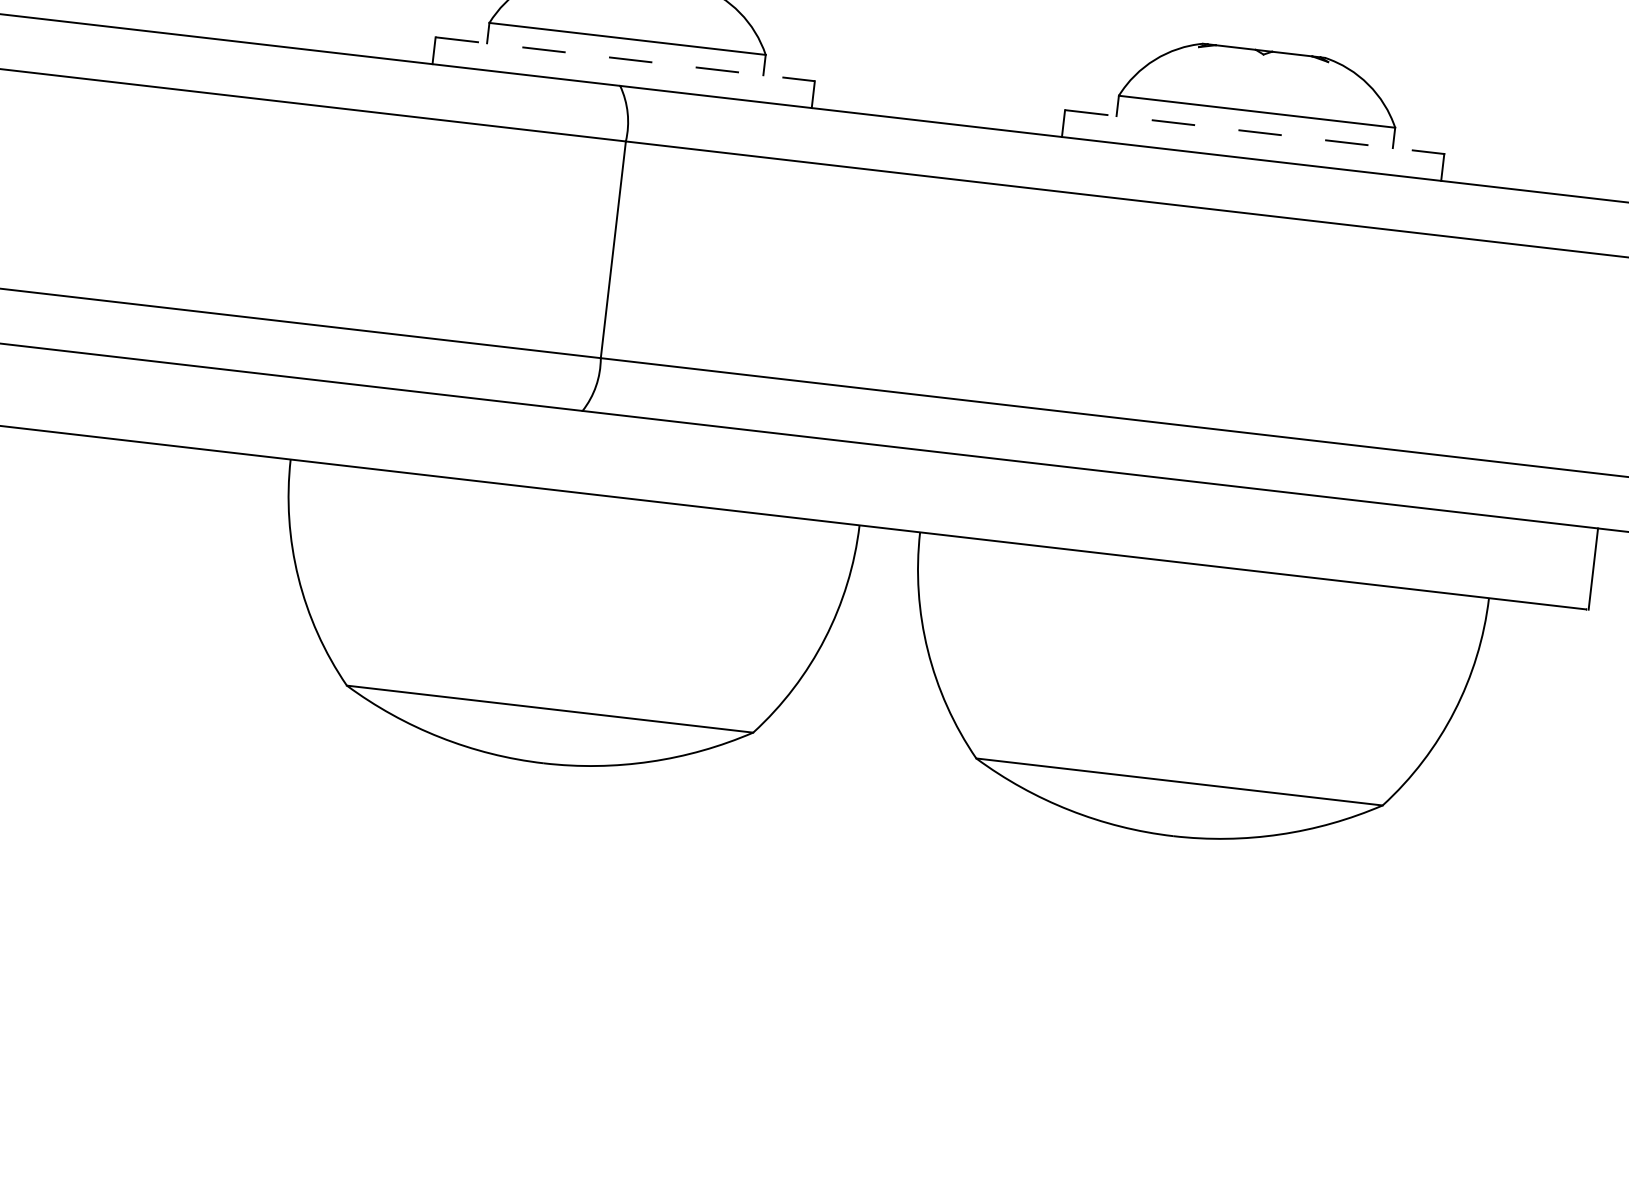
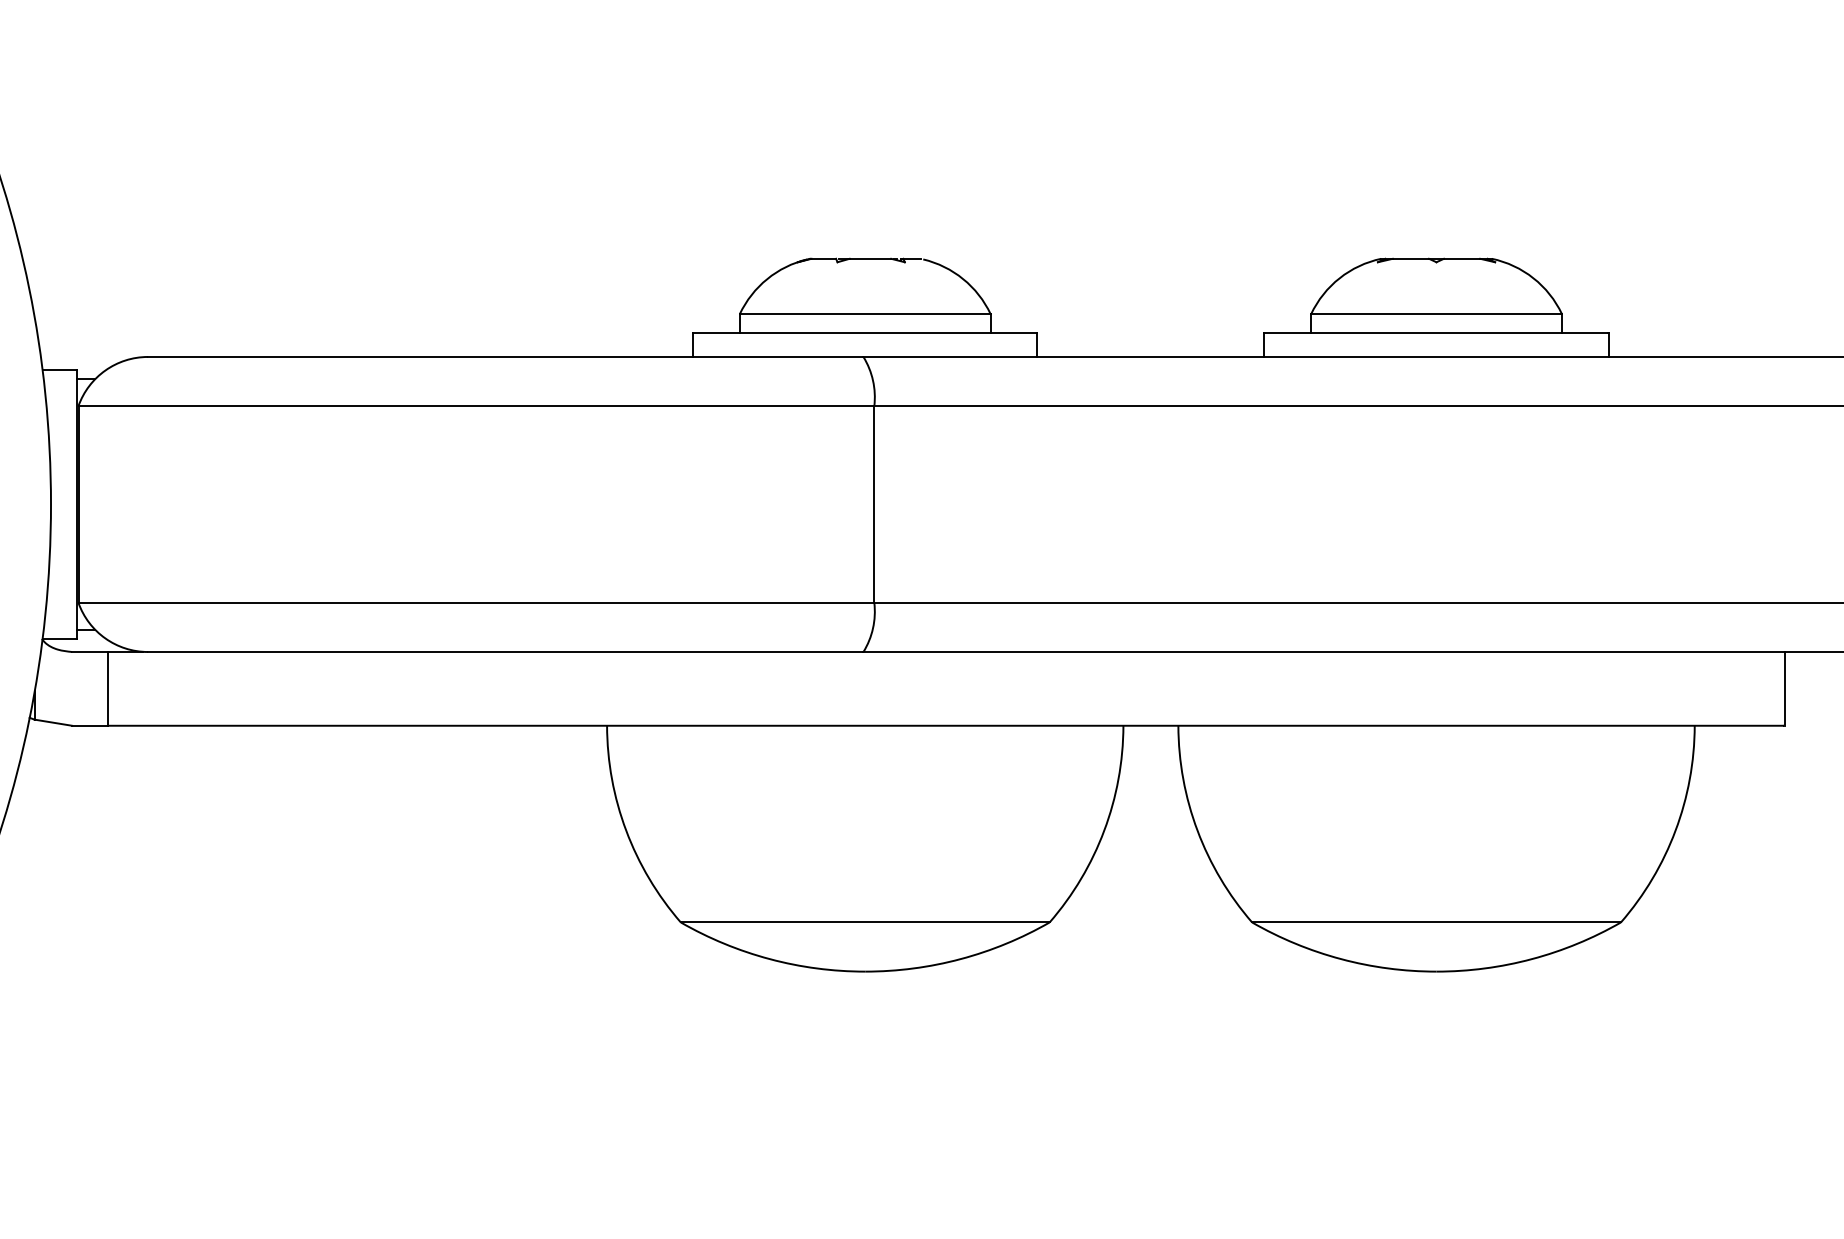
line: (625, 59) -> (865, 332), dashed -> solid
line: (1254, 131) -> (1436, 332), dashed -> solid

